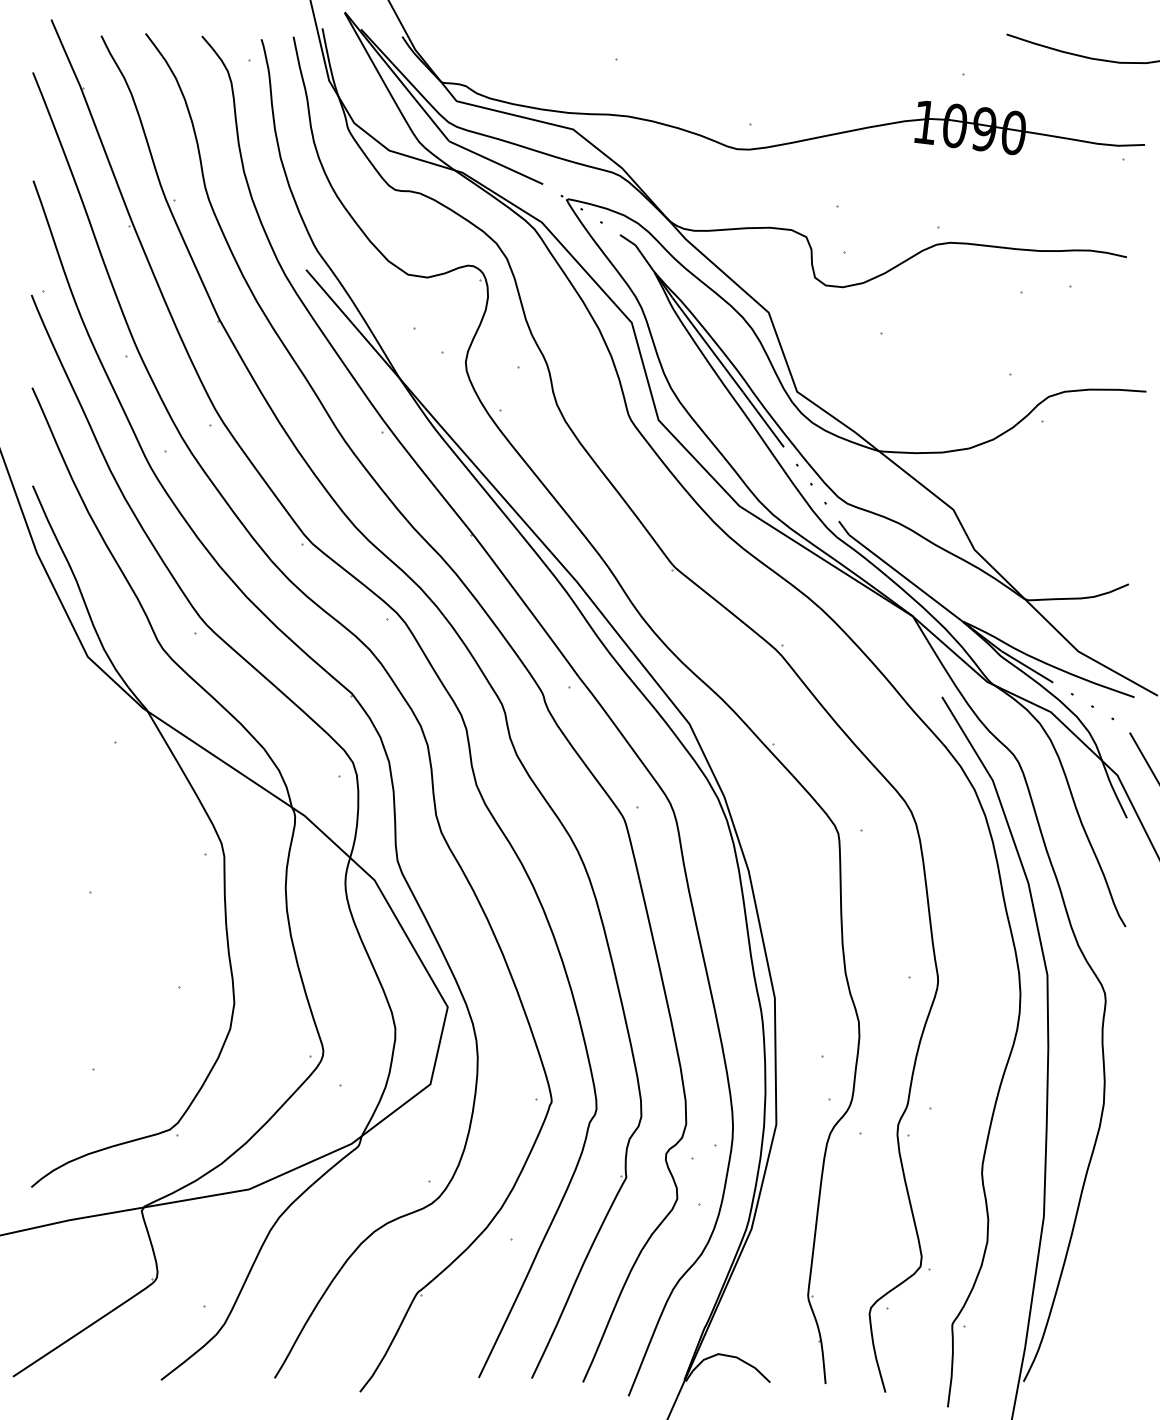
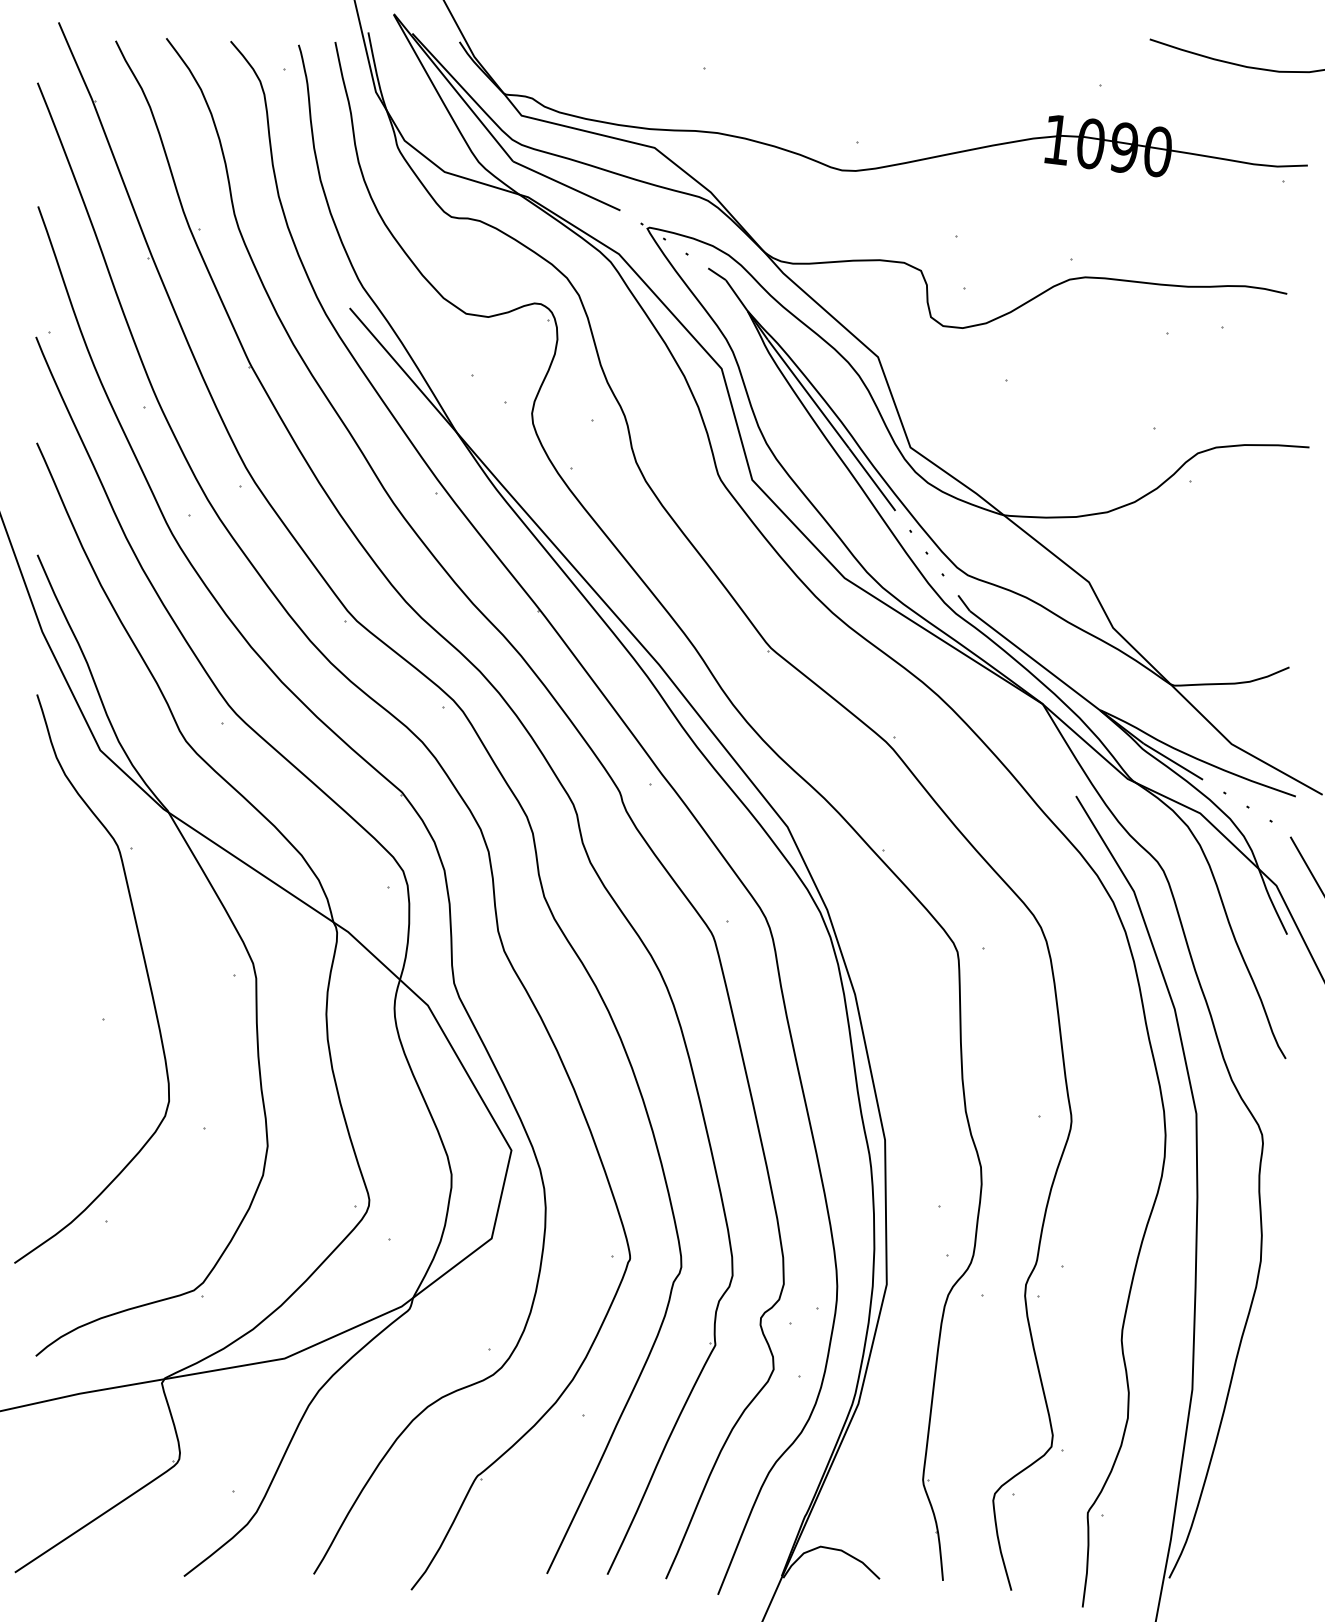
curve: (127, 850) -> (145, 971), added

